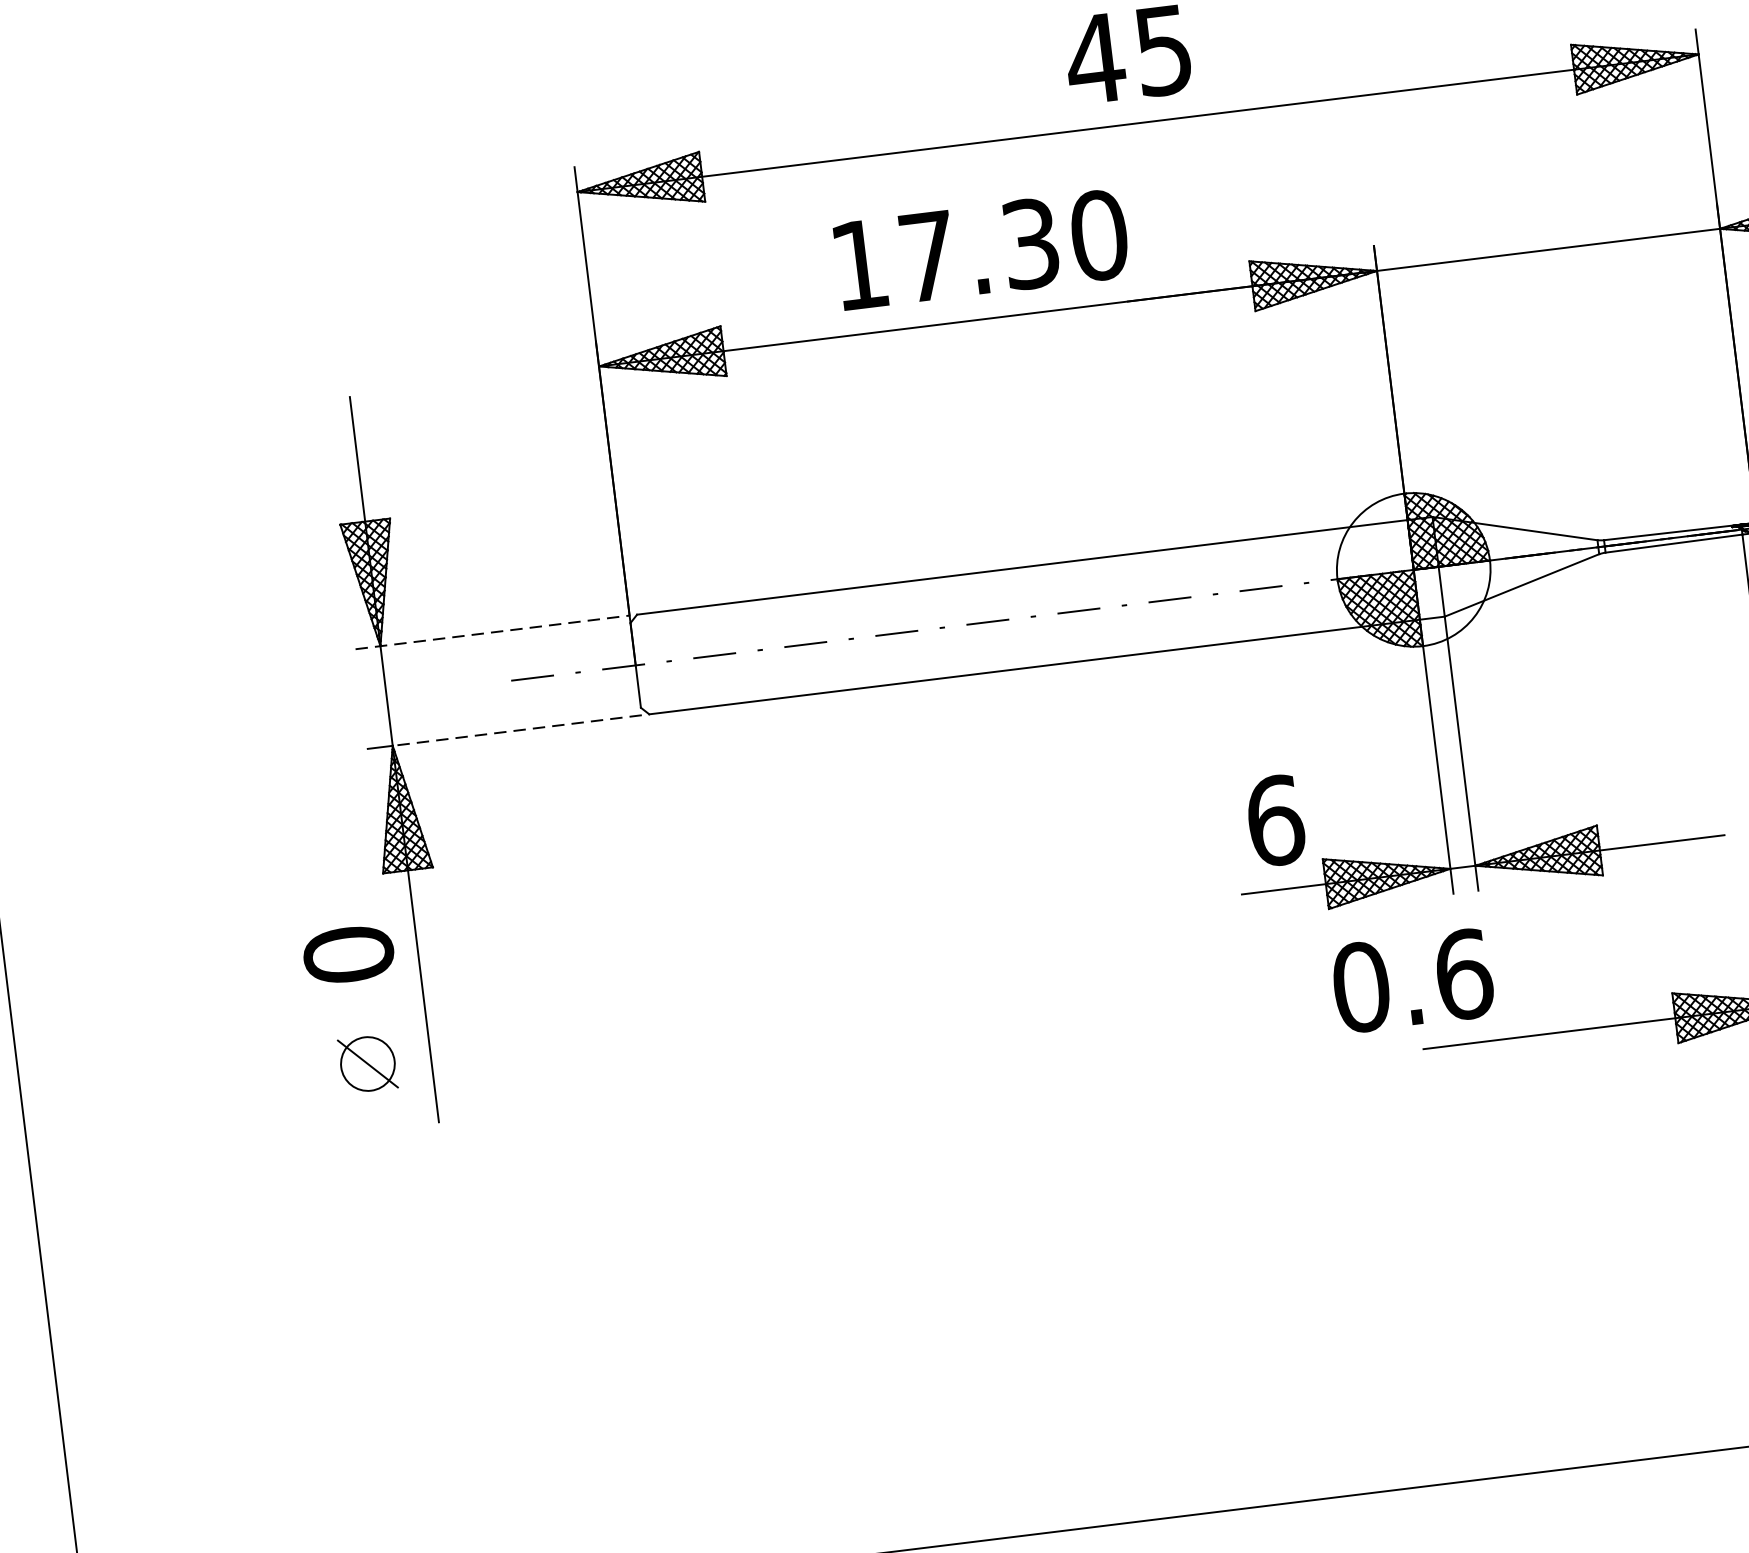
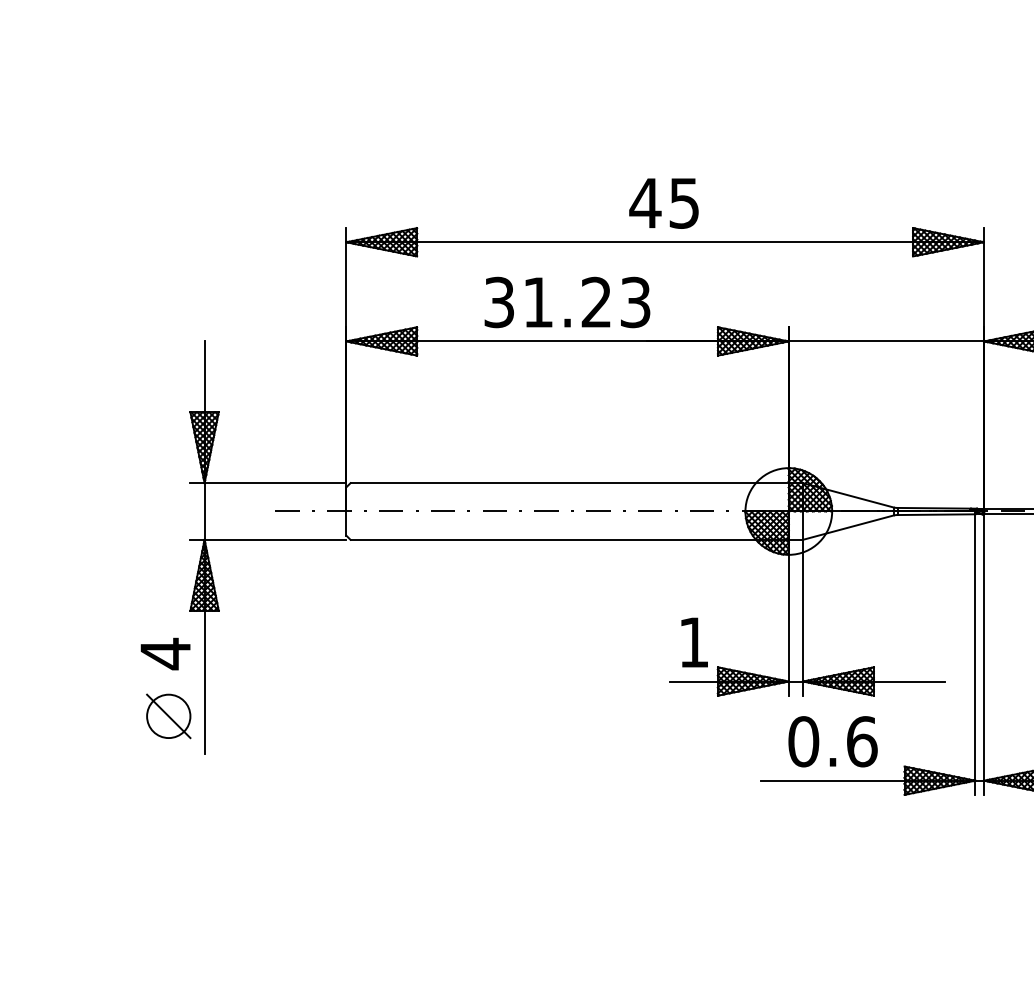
text: (979, 250) -> (567, 302), 17.30 -> 31.23
line: (492, 632) -> (268, 483), dashed -> solid
line: (517, 729) -> (275, 539), dashed -> solid
text: (1276, 820) -> (694, 642), 6 -> 1
text: (348, 954) -> (165, 653), 0 -> 4
text: (1411, 980) -> (832, 741), moved
part: (367, 1064) -> (168, 716), size x1.43

